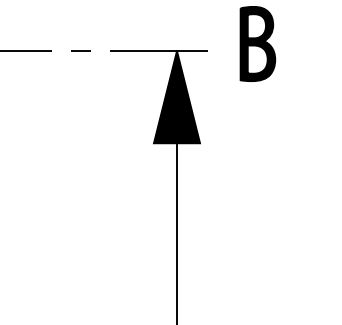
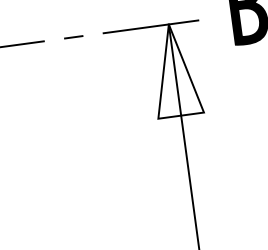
fill: (176, 97) -> (174, 70), removed

